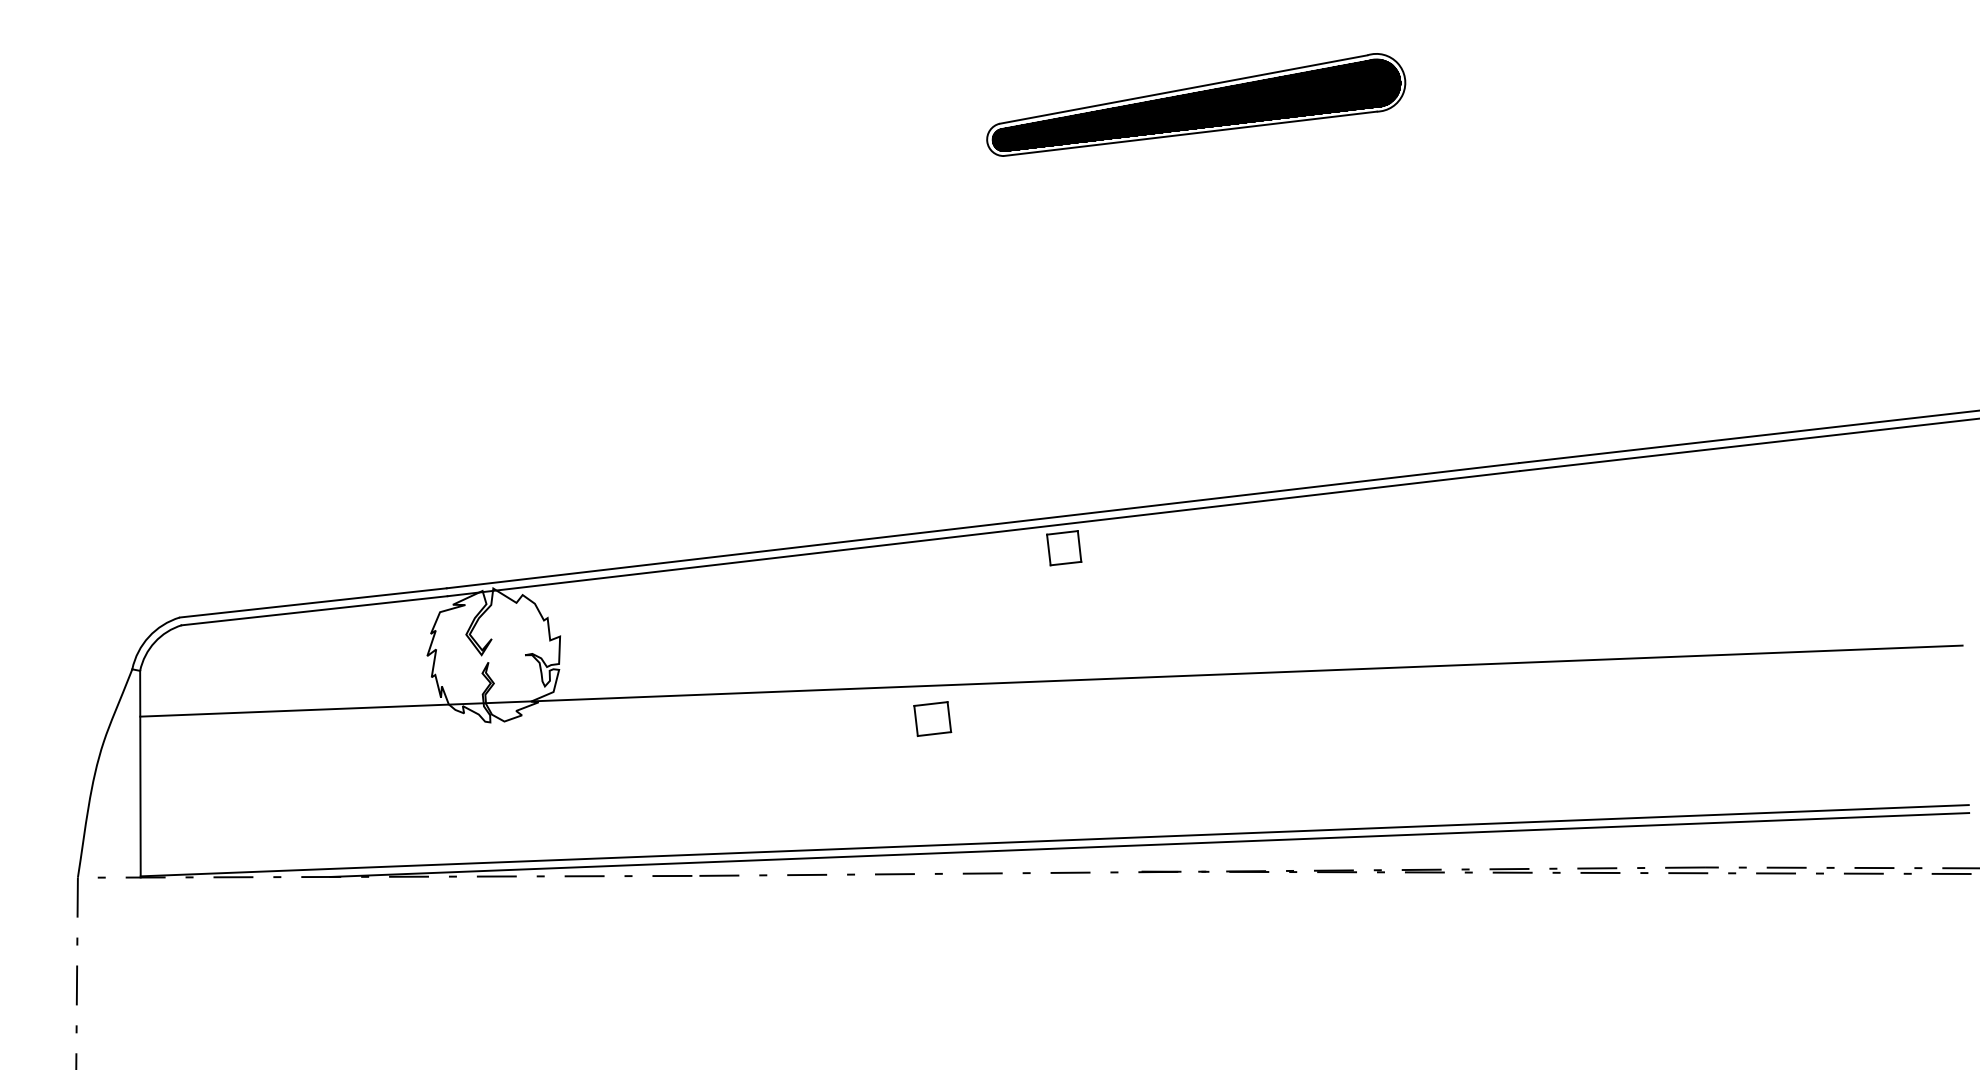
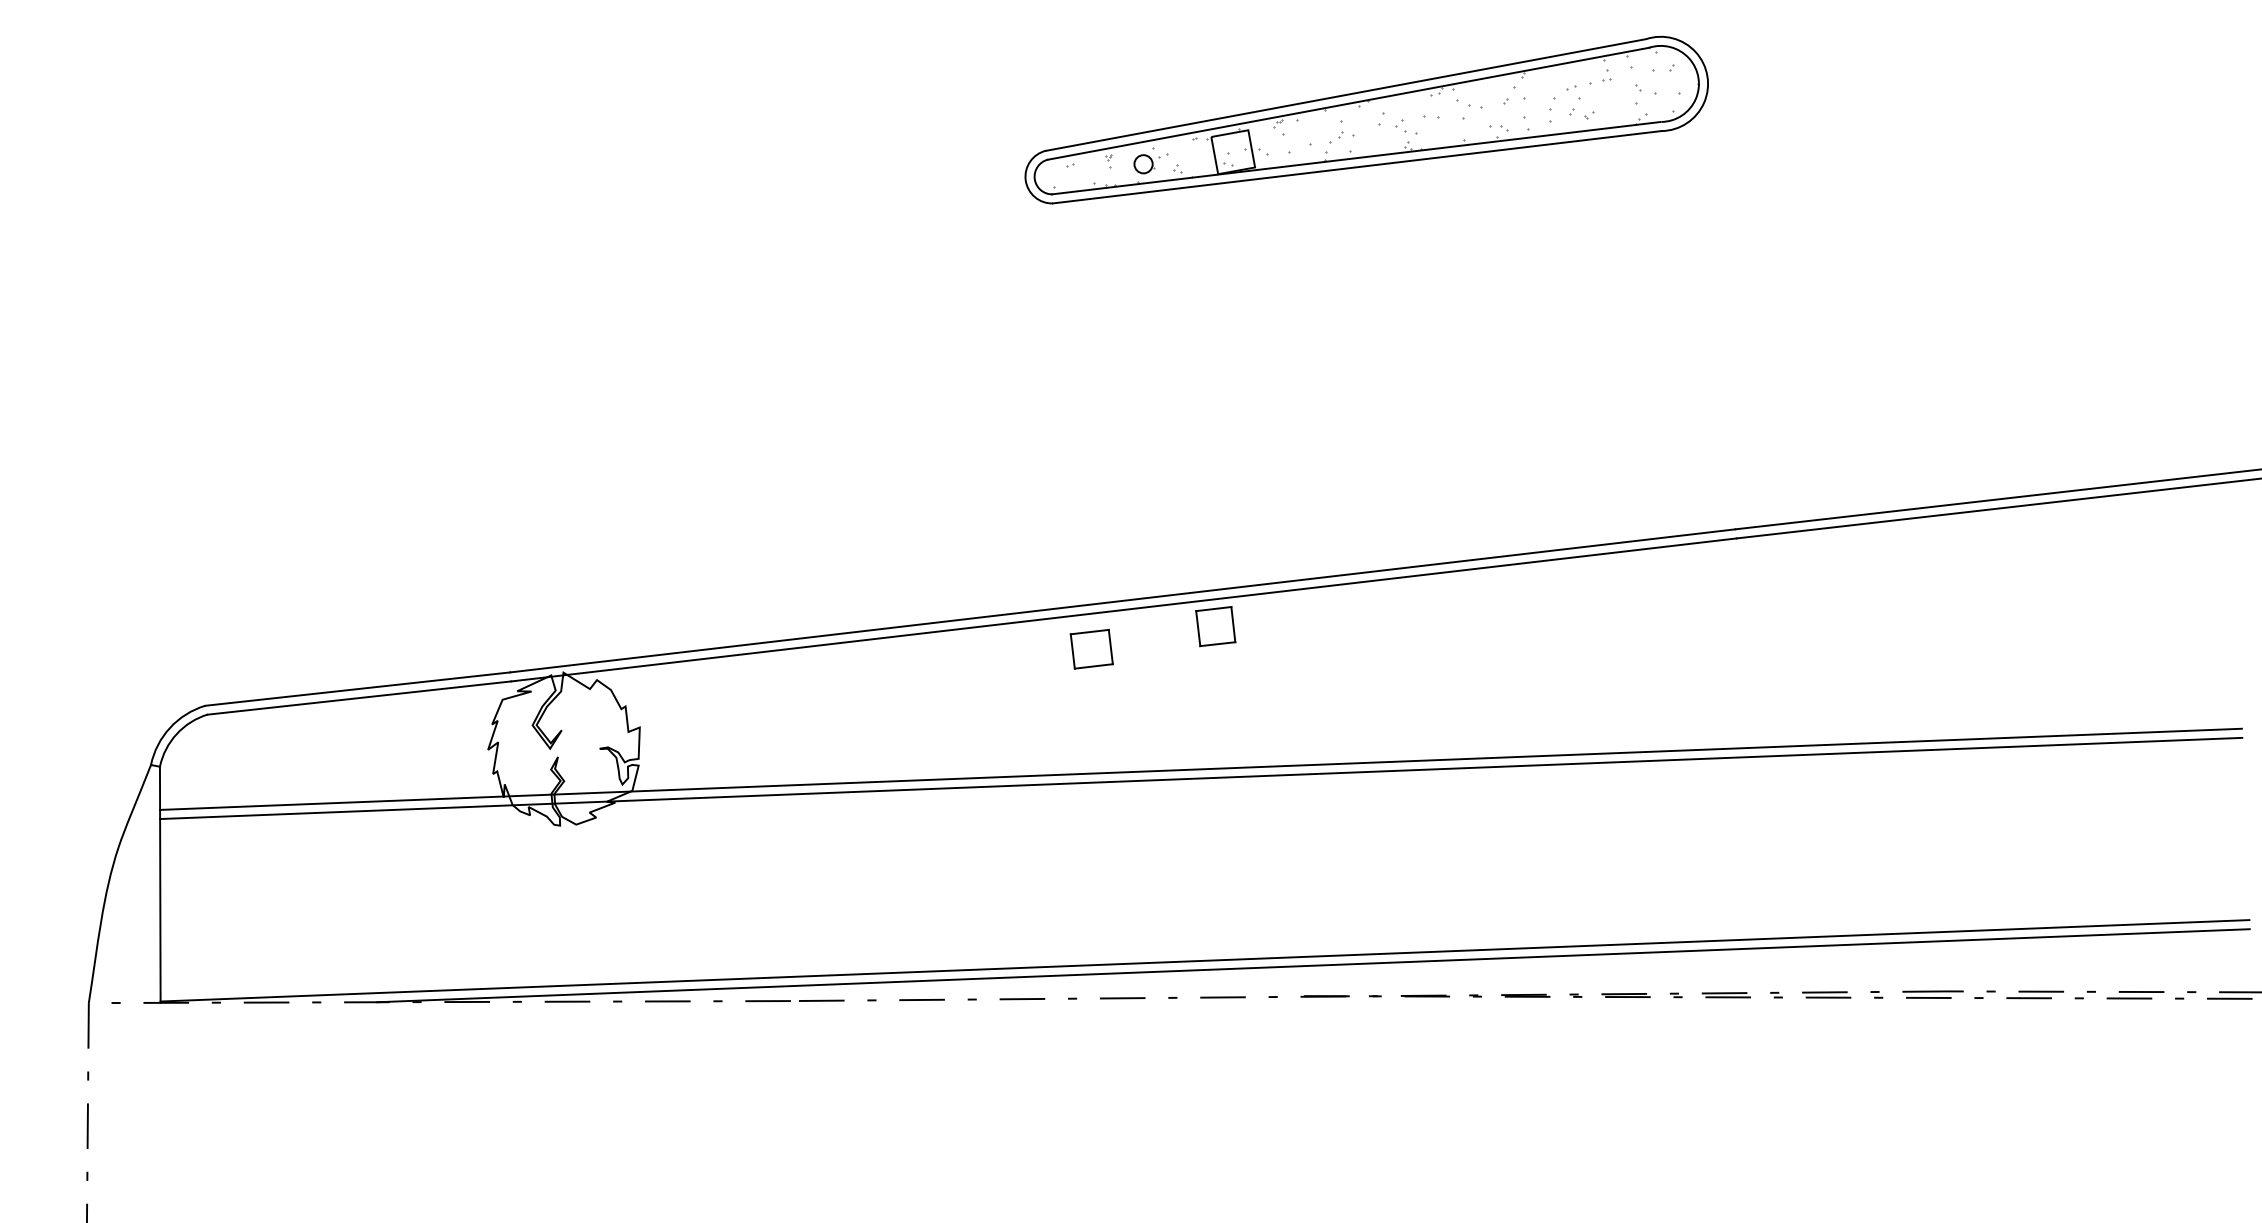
part: (1195, 104) -> (1365, 119), size x1.43
line: (1051, 672) -> (1201, 768), added
part: (932, 718) -> (1091, 648), moved

